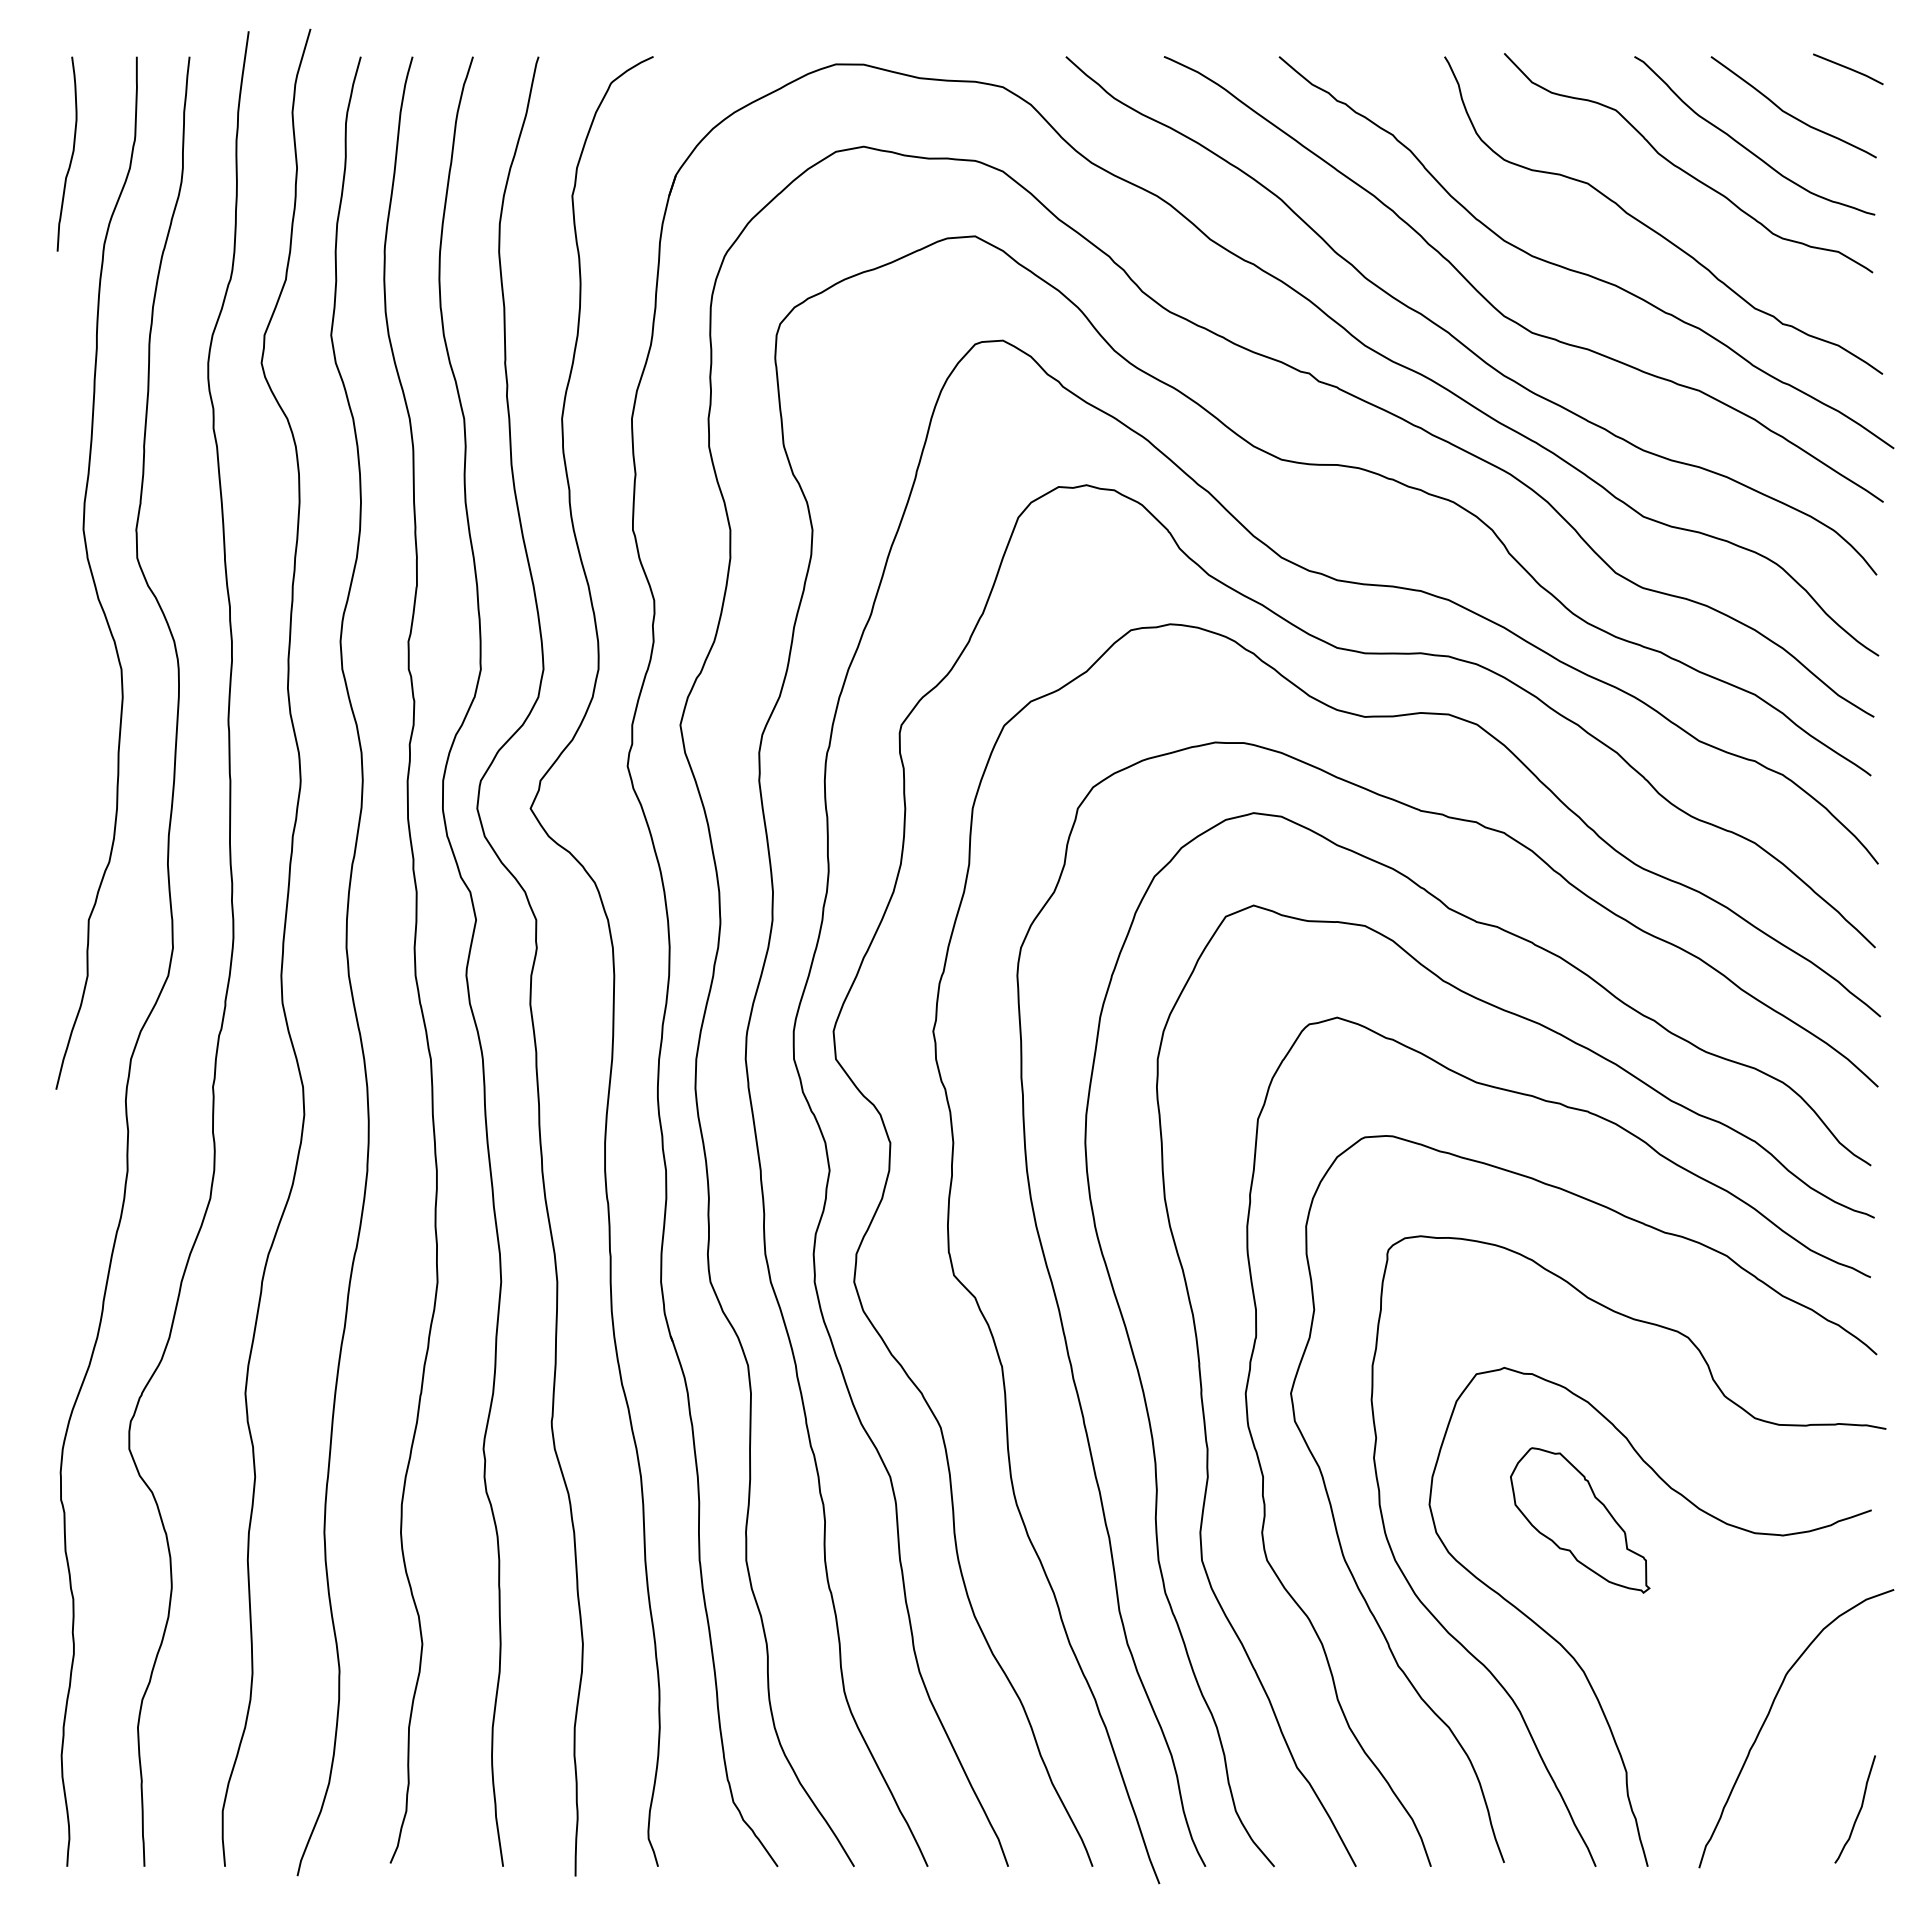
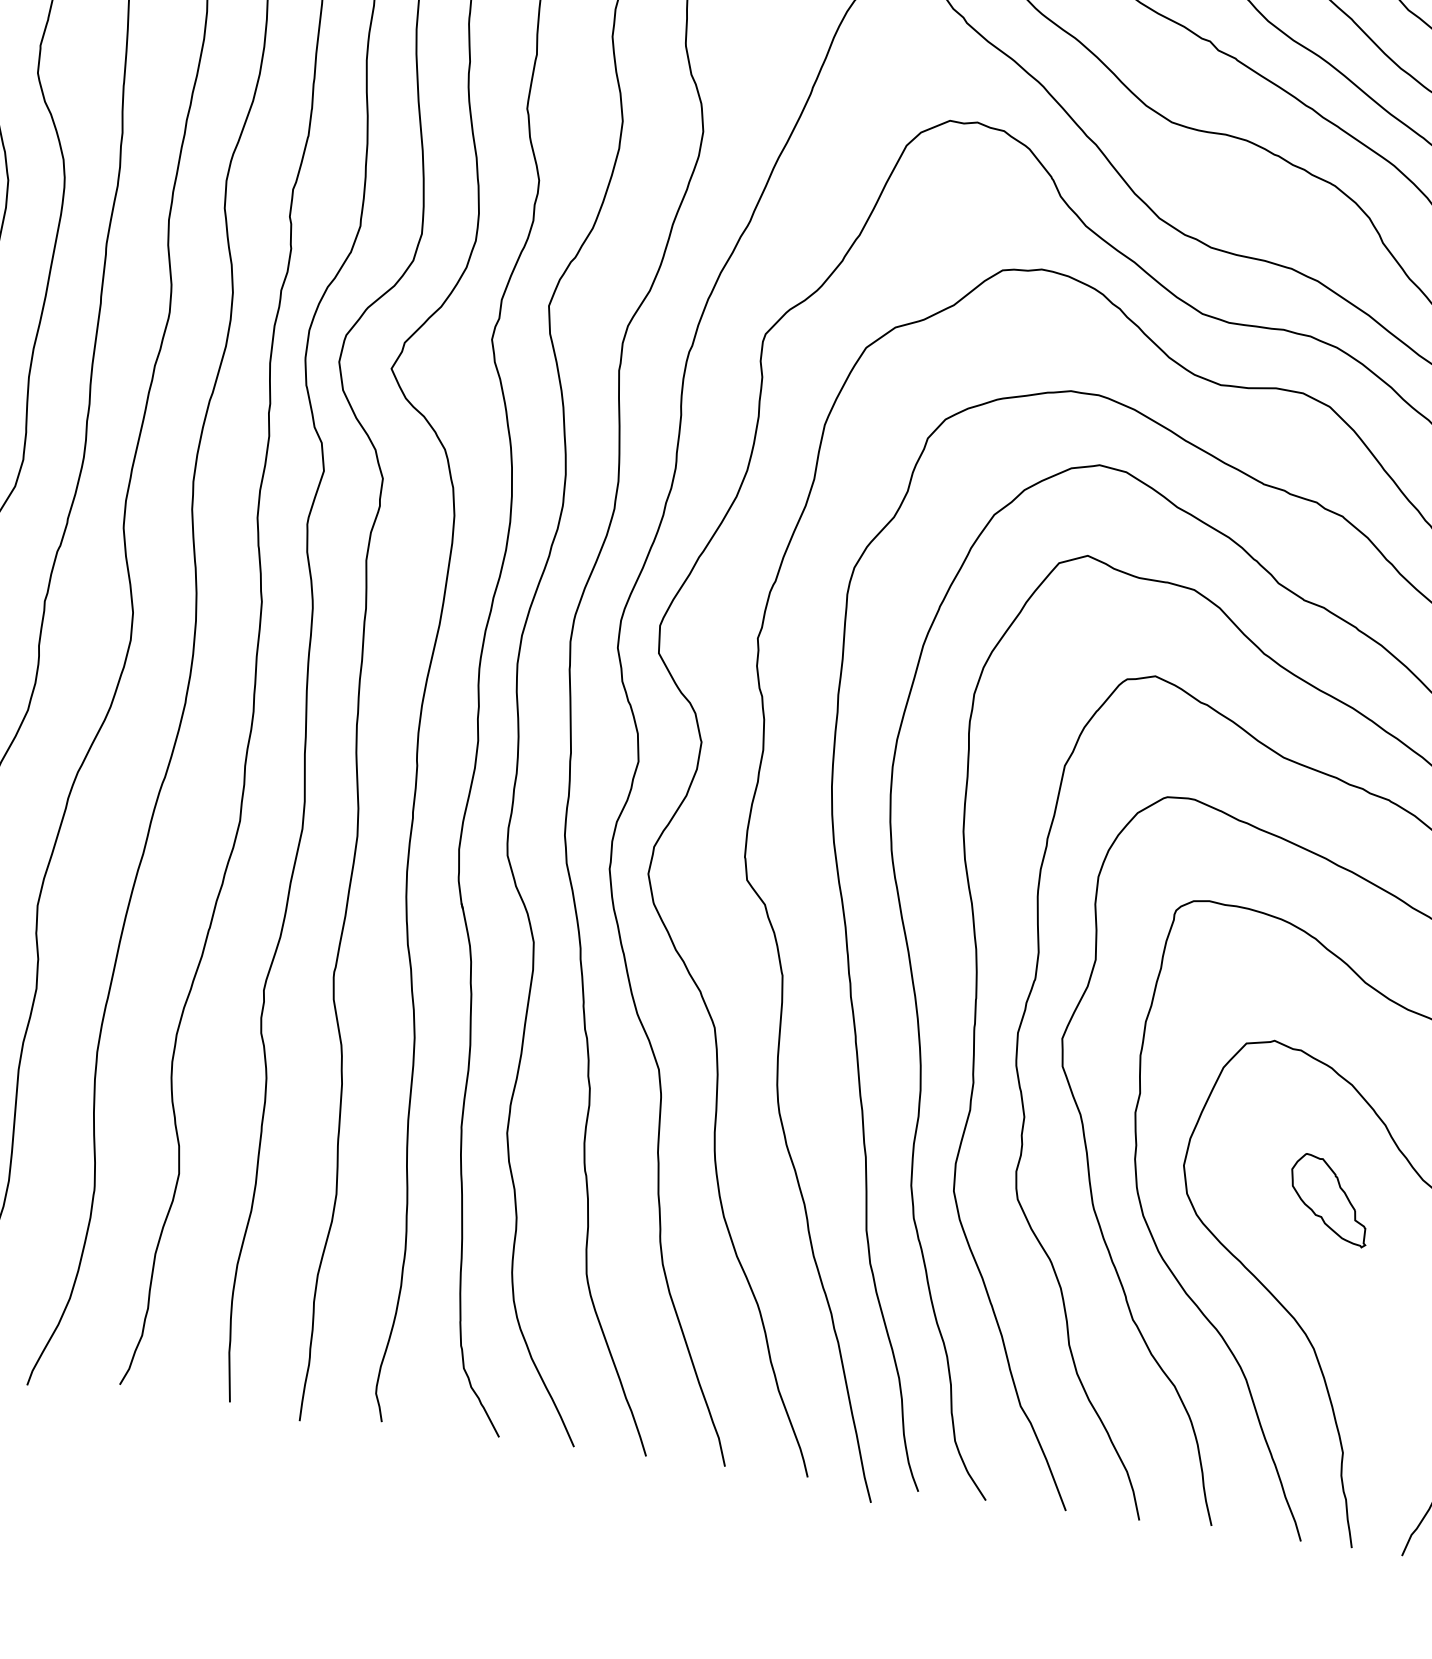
part: (1580, 1520) -> (1329, 1200), size x0.6

